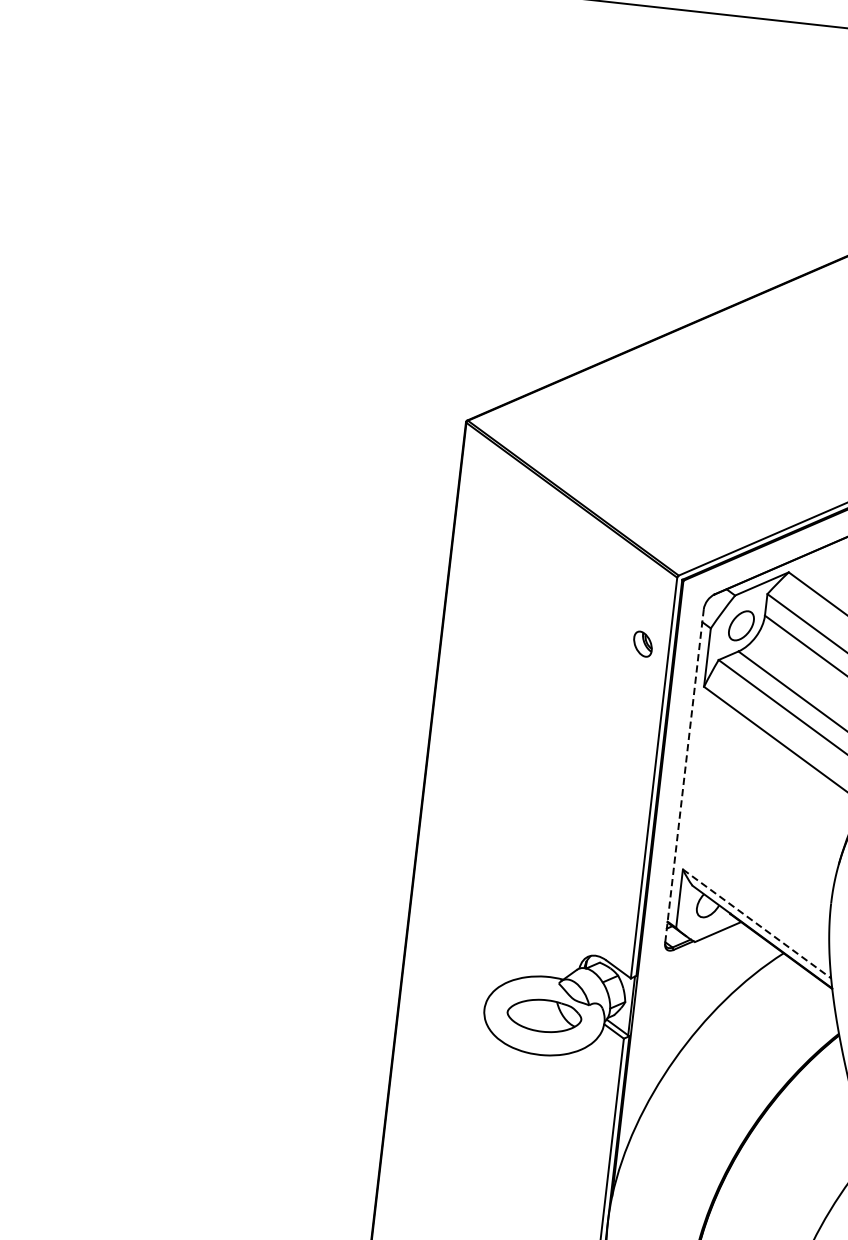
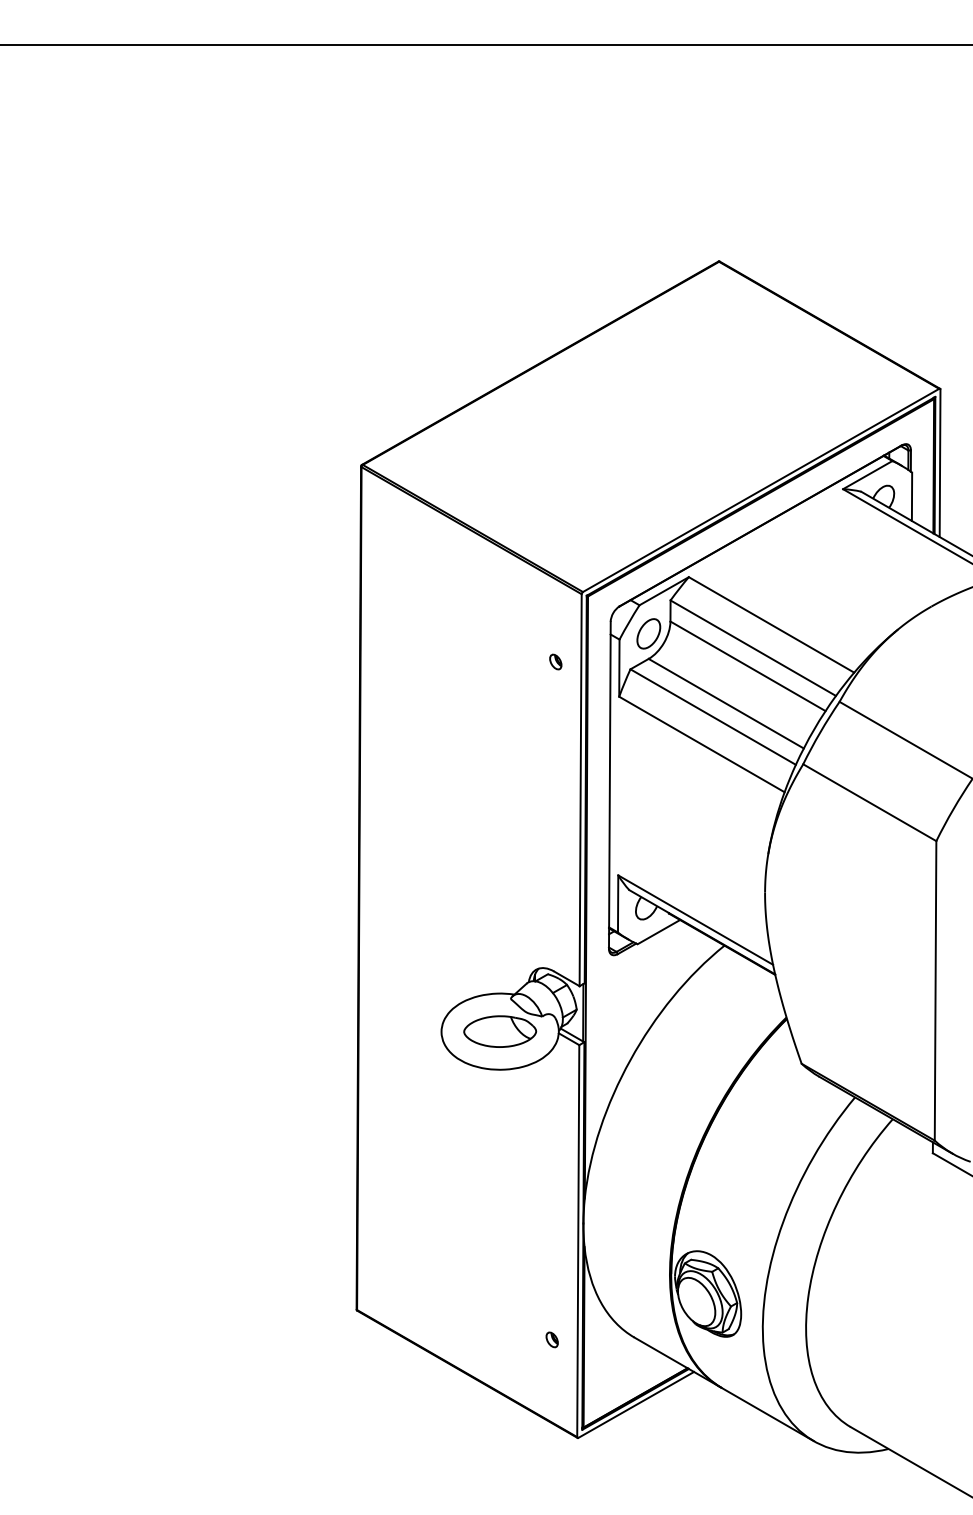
part: (642, 643) -> (555, 661), size x0.62
line: (684, 776) -> (609, 785), dashed -> solid
line: (757, 924) -> (696, 920), dashed -> solid

